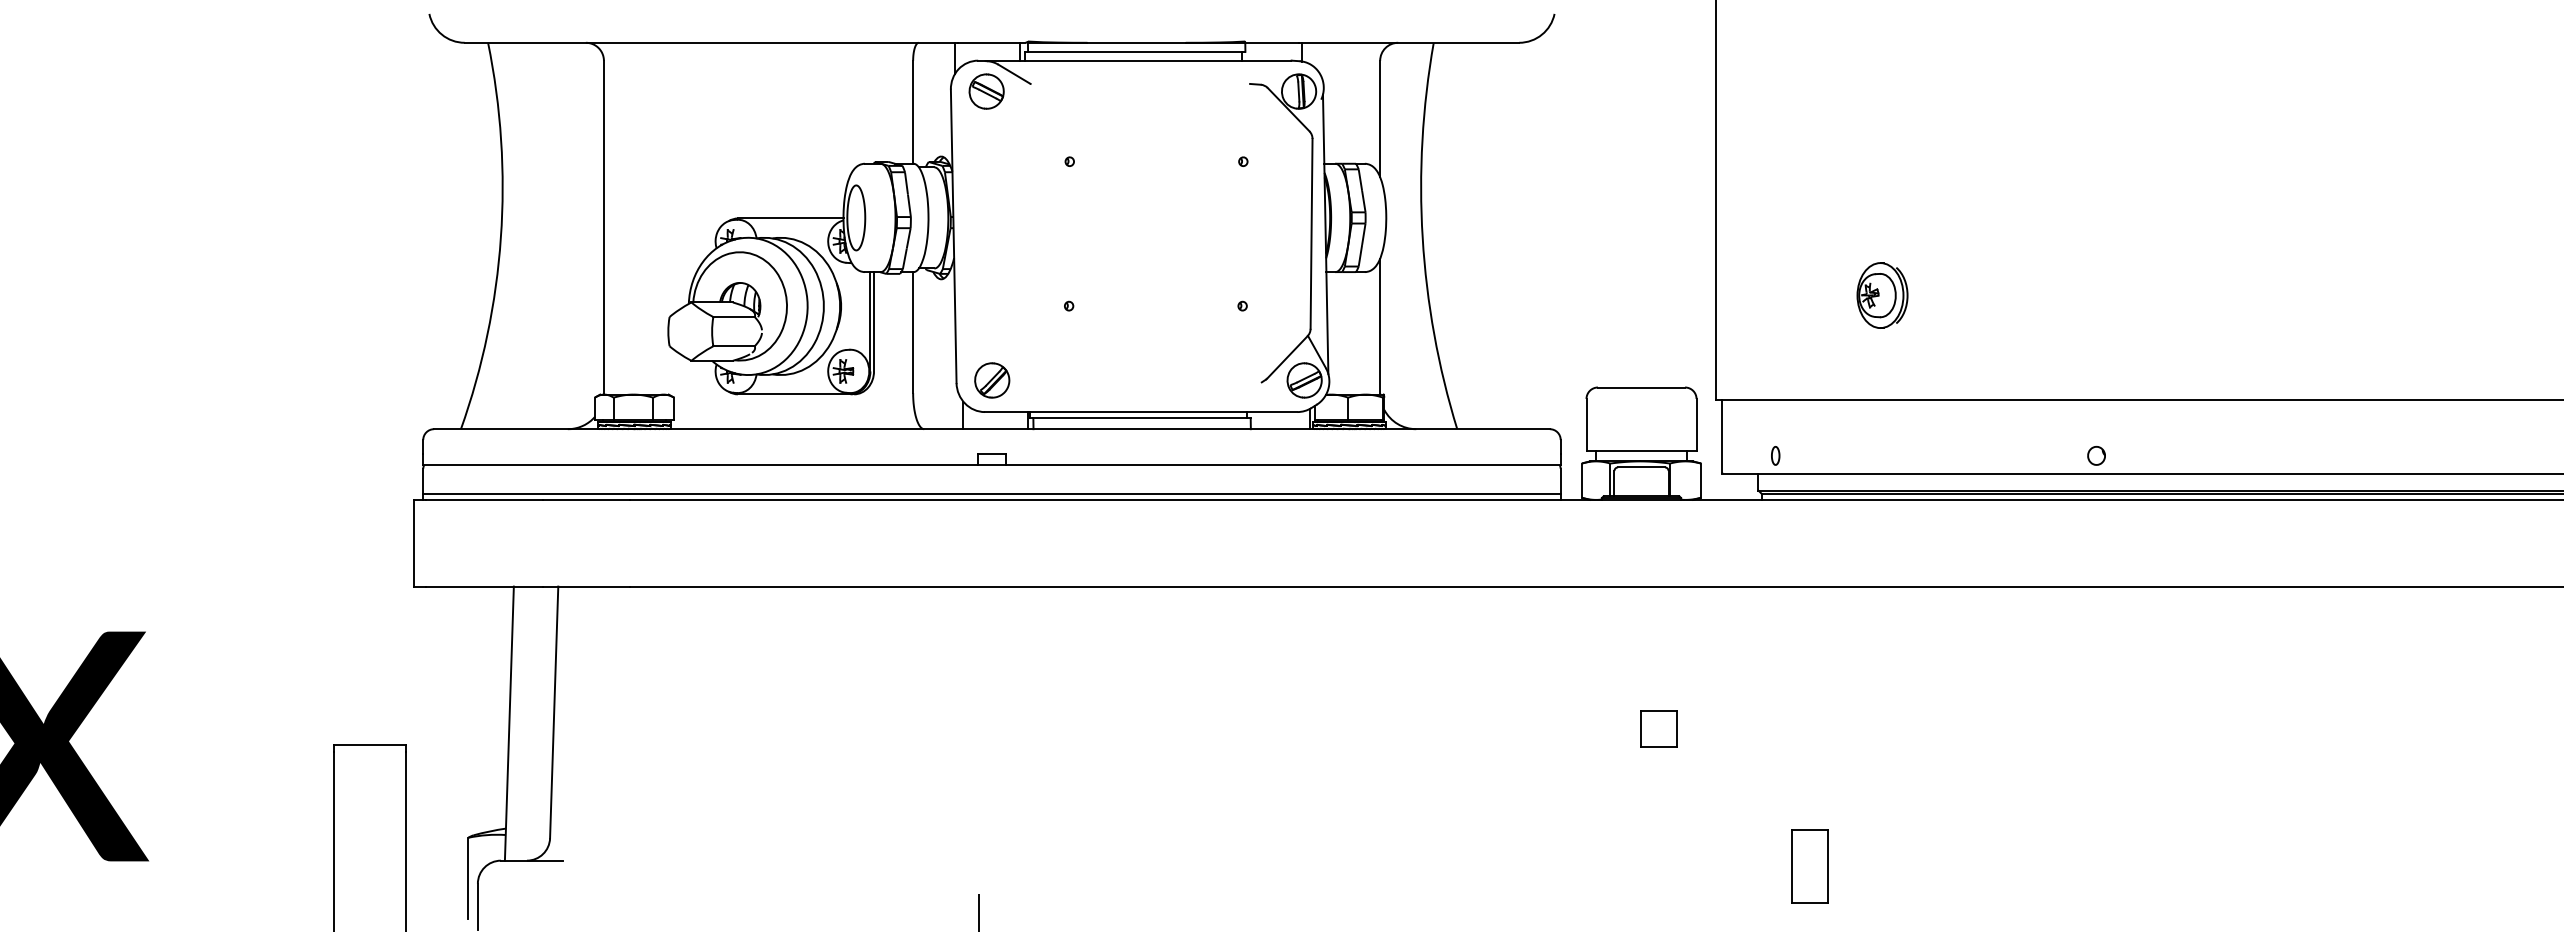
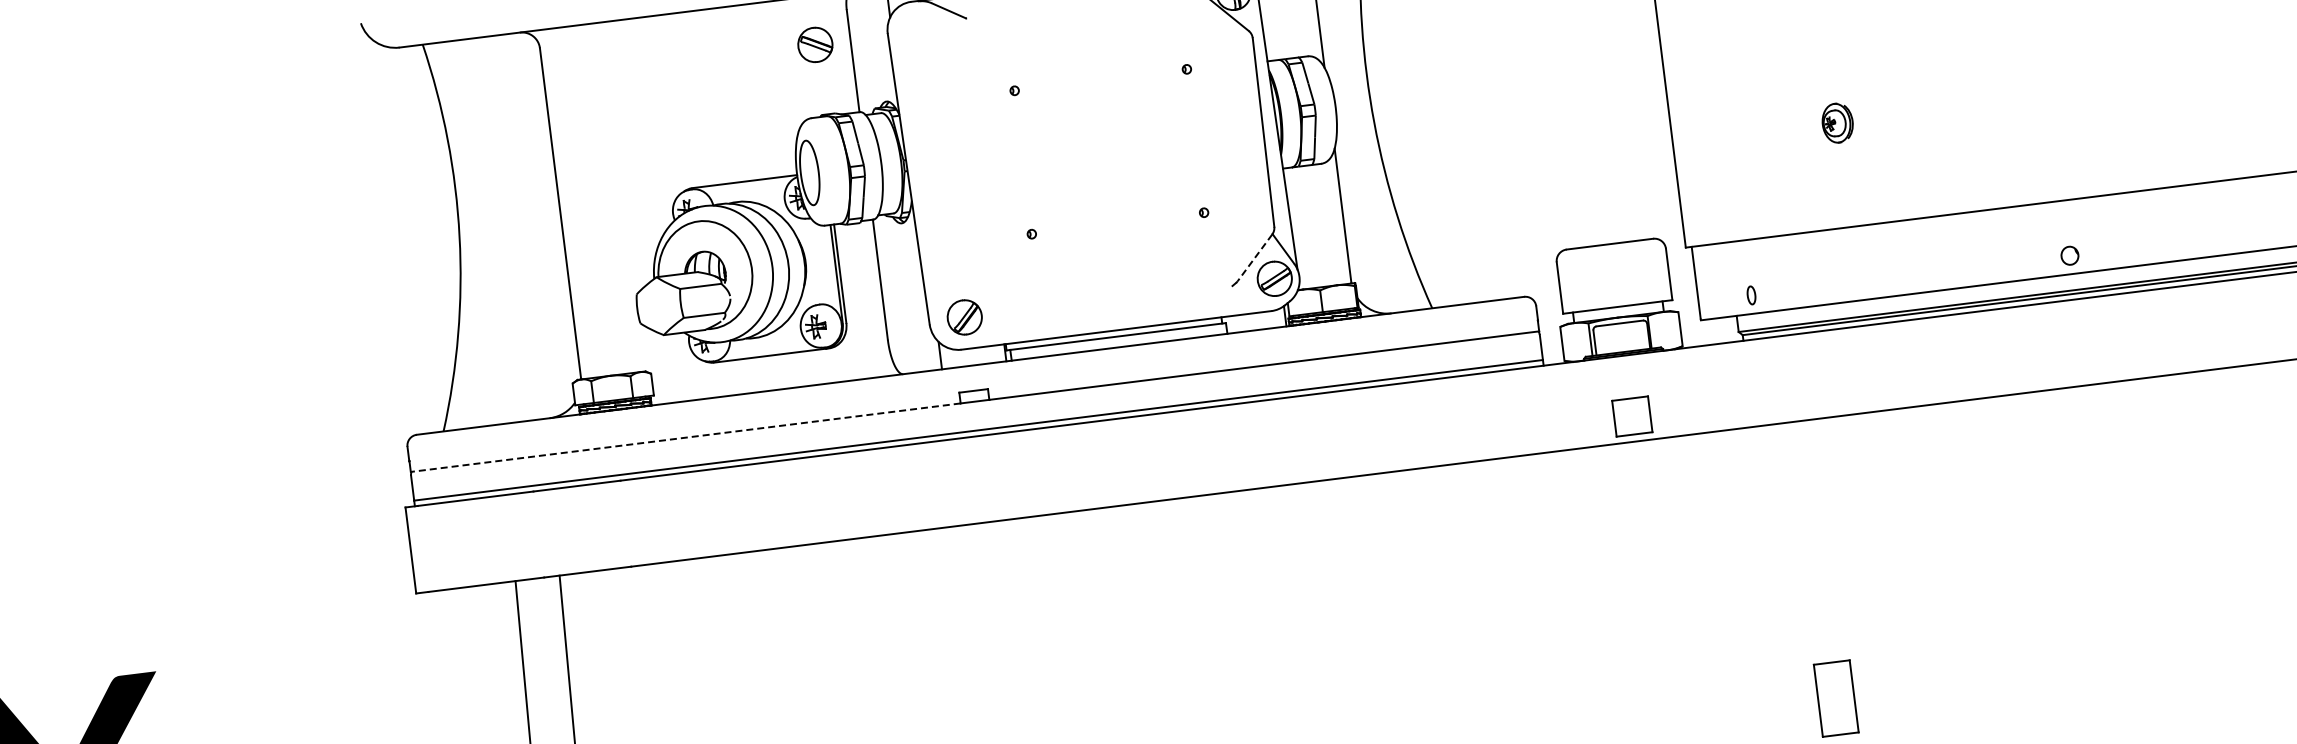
part: (986, 91) -> (815, 44), moved
part: (1882, 295) -> (1837, 123), size x0.6
line: (1287, 357) -> (1254, 258), solid -> dashed
line: (699, 465) -> (684, 438), solid -> dashed
part: (1658, 728) -> (1631, 415), moved

